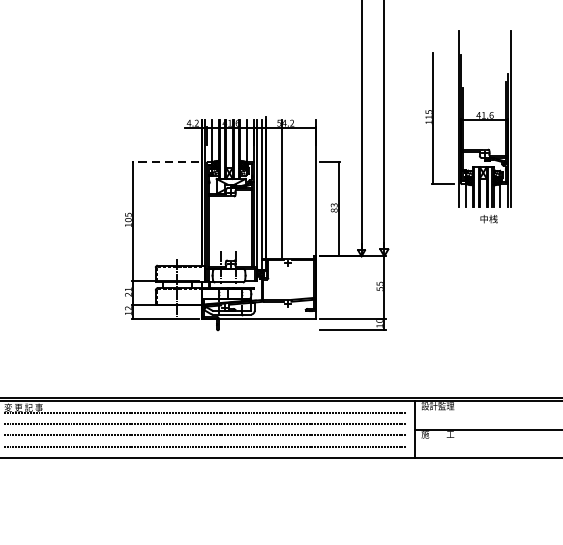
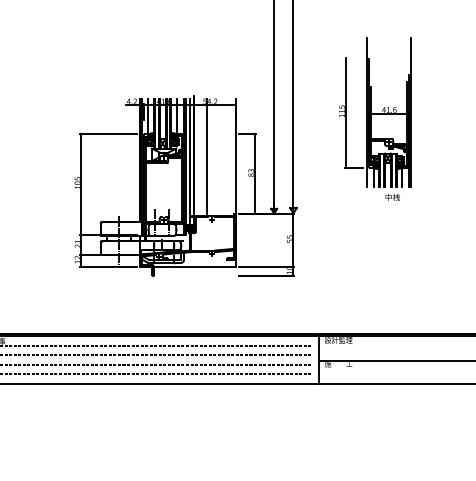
part: (468, 125) -> (375, 118), moved
line: (165, 162) -> (108, 134), dashed -> solid

